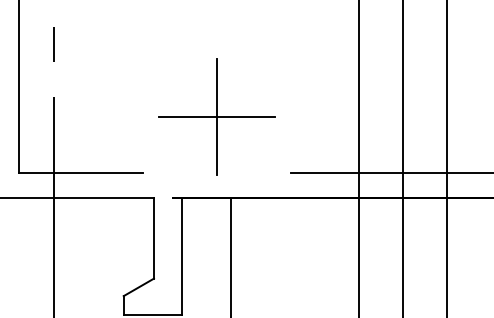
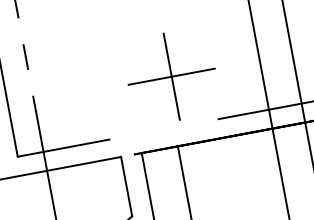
part: (216, 116) -> (171, 76), moved

